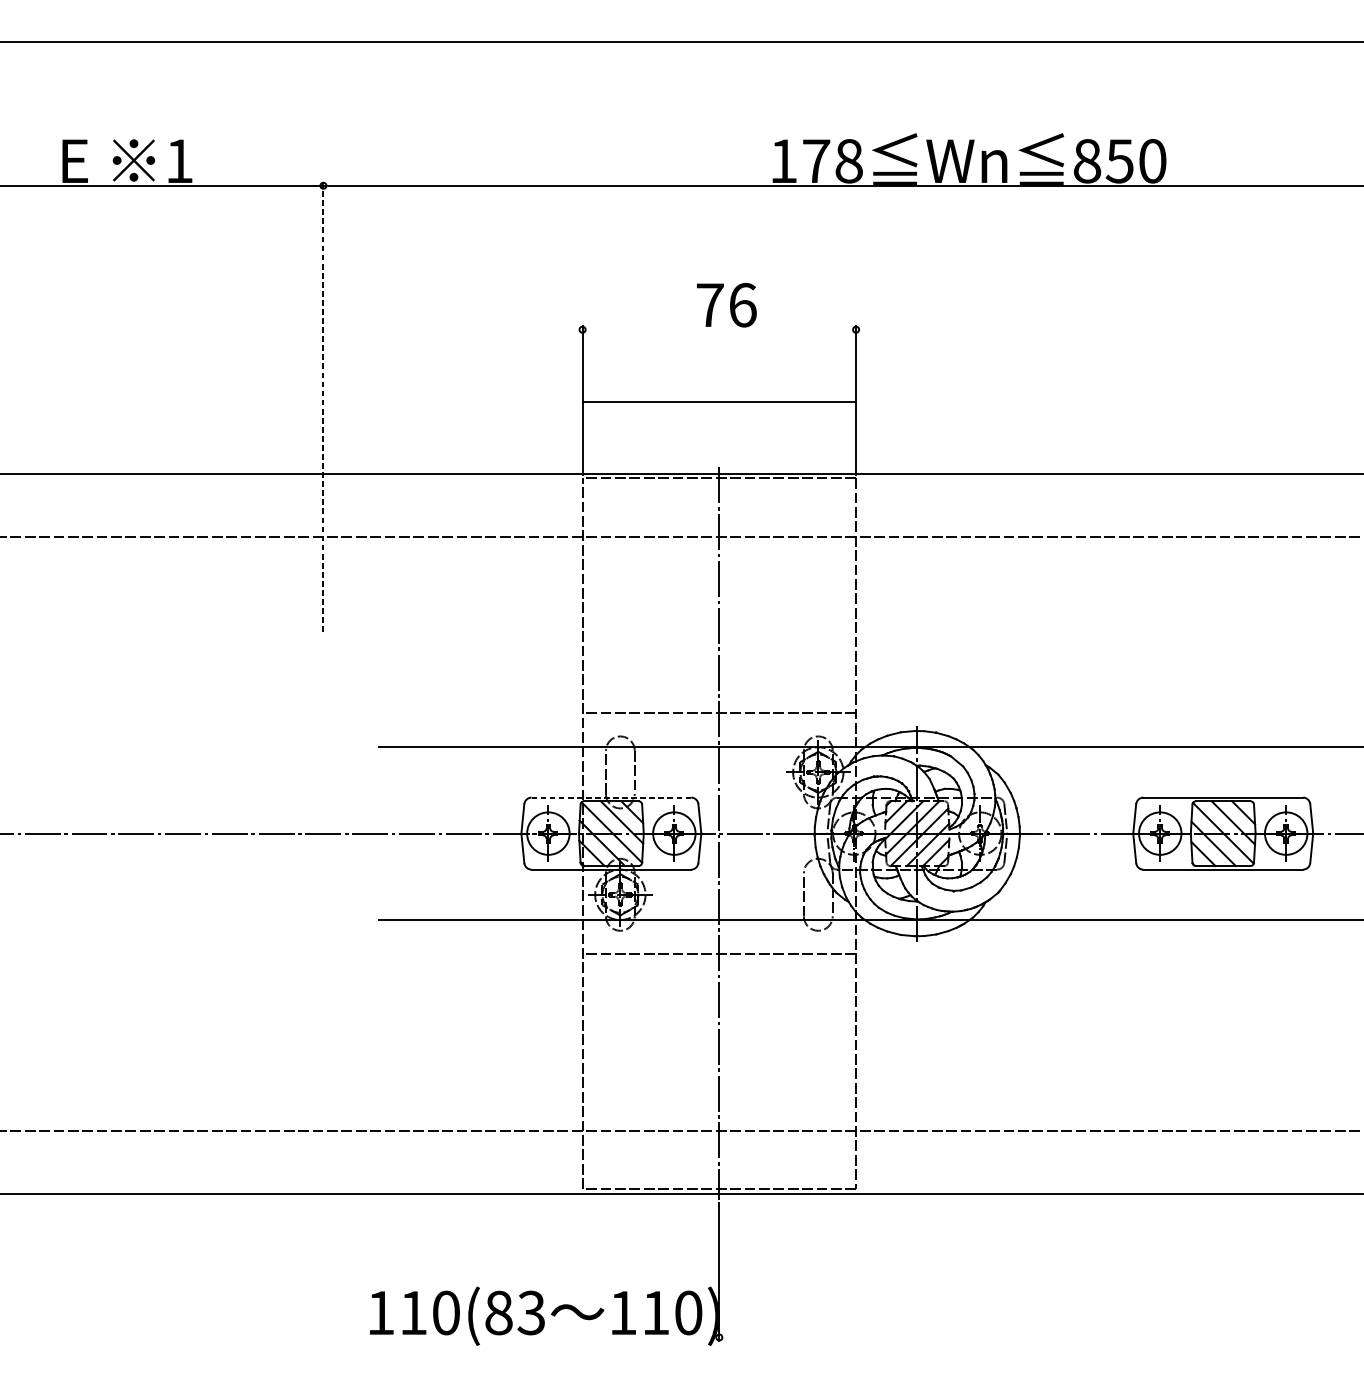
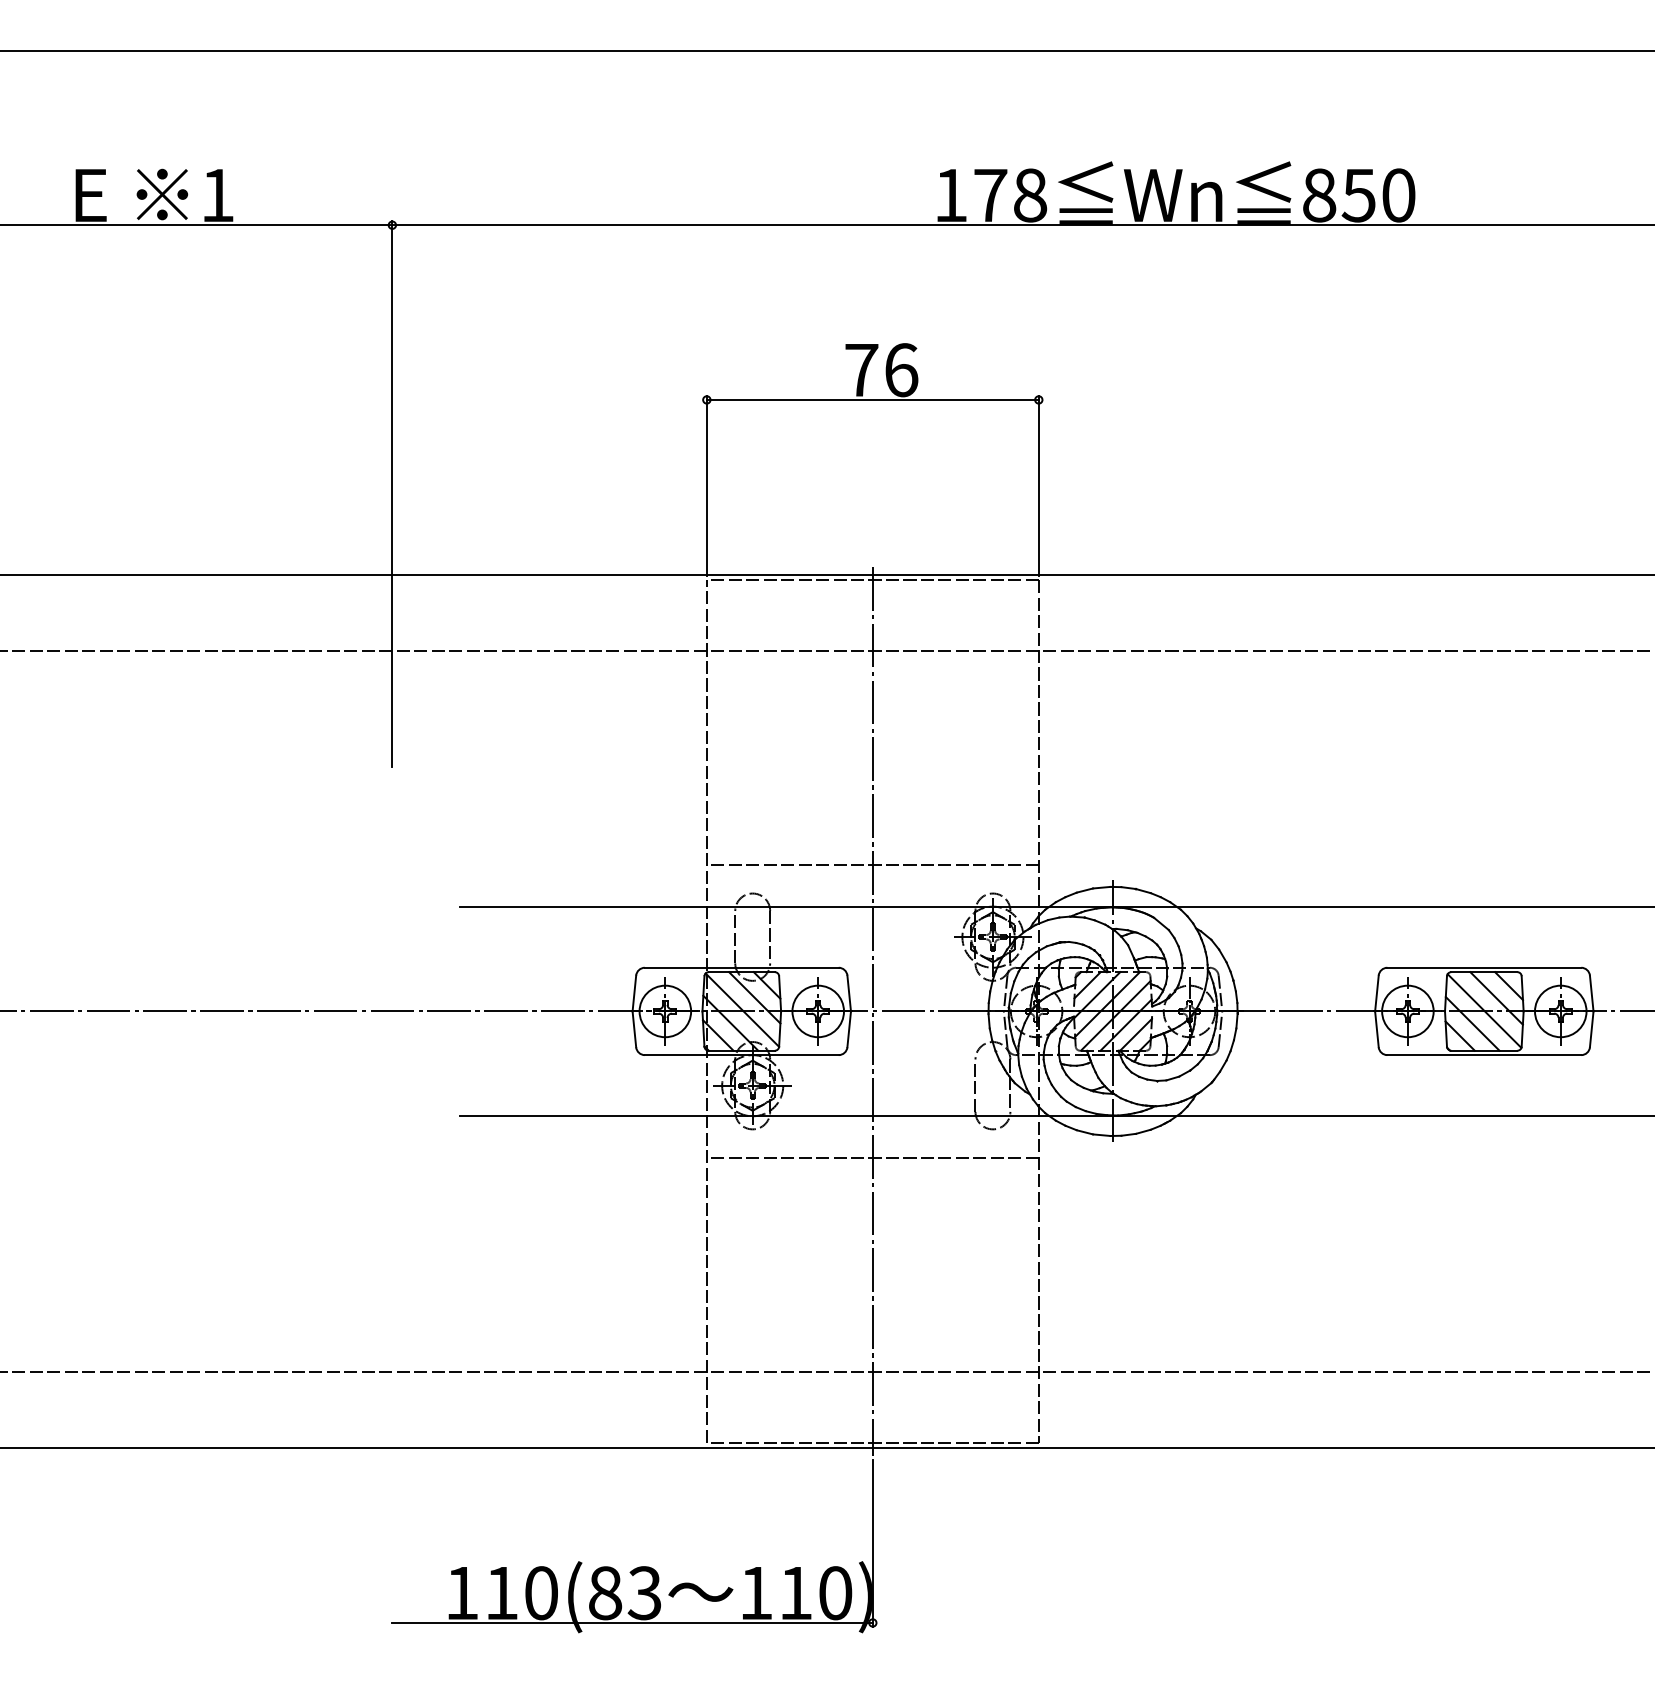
line: (719, 401) -> (872, 399), moved
line: (323, 406) -> (392, 493), dashed -> solid
line: (611, 797) -> (741, 967), dashed -> solid
line: (521, 1337) -> (632, 1622), added

